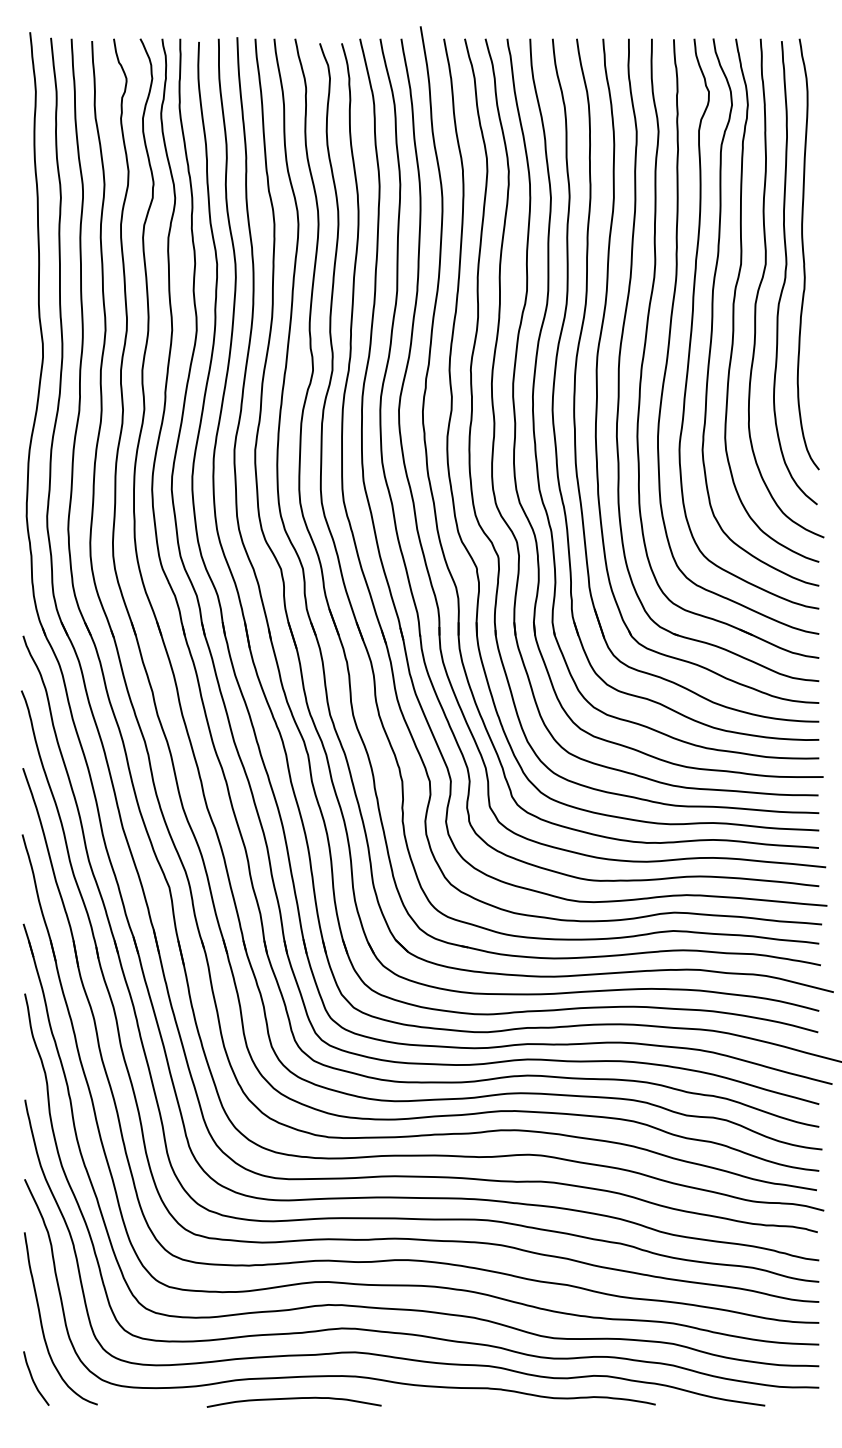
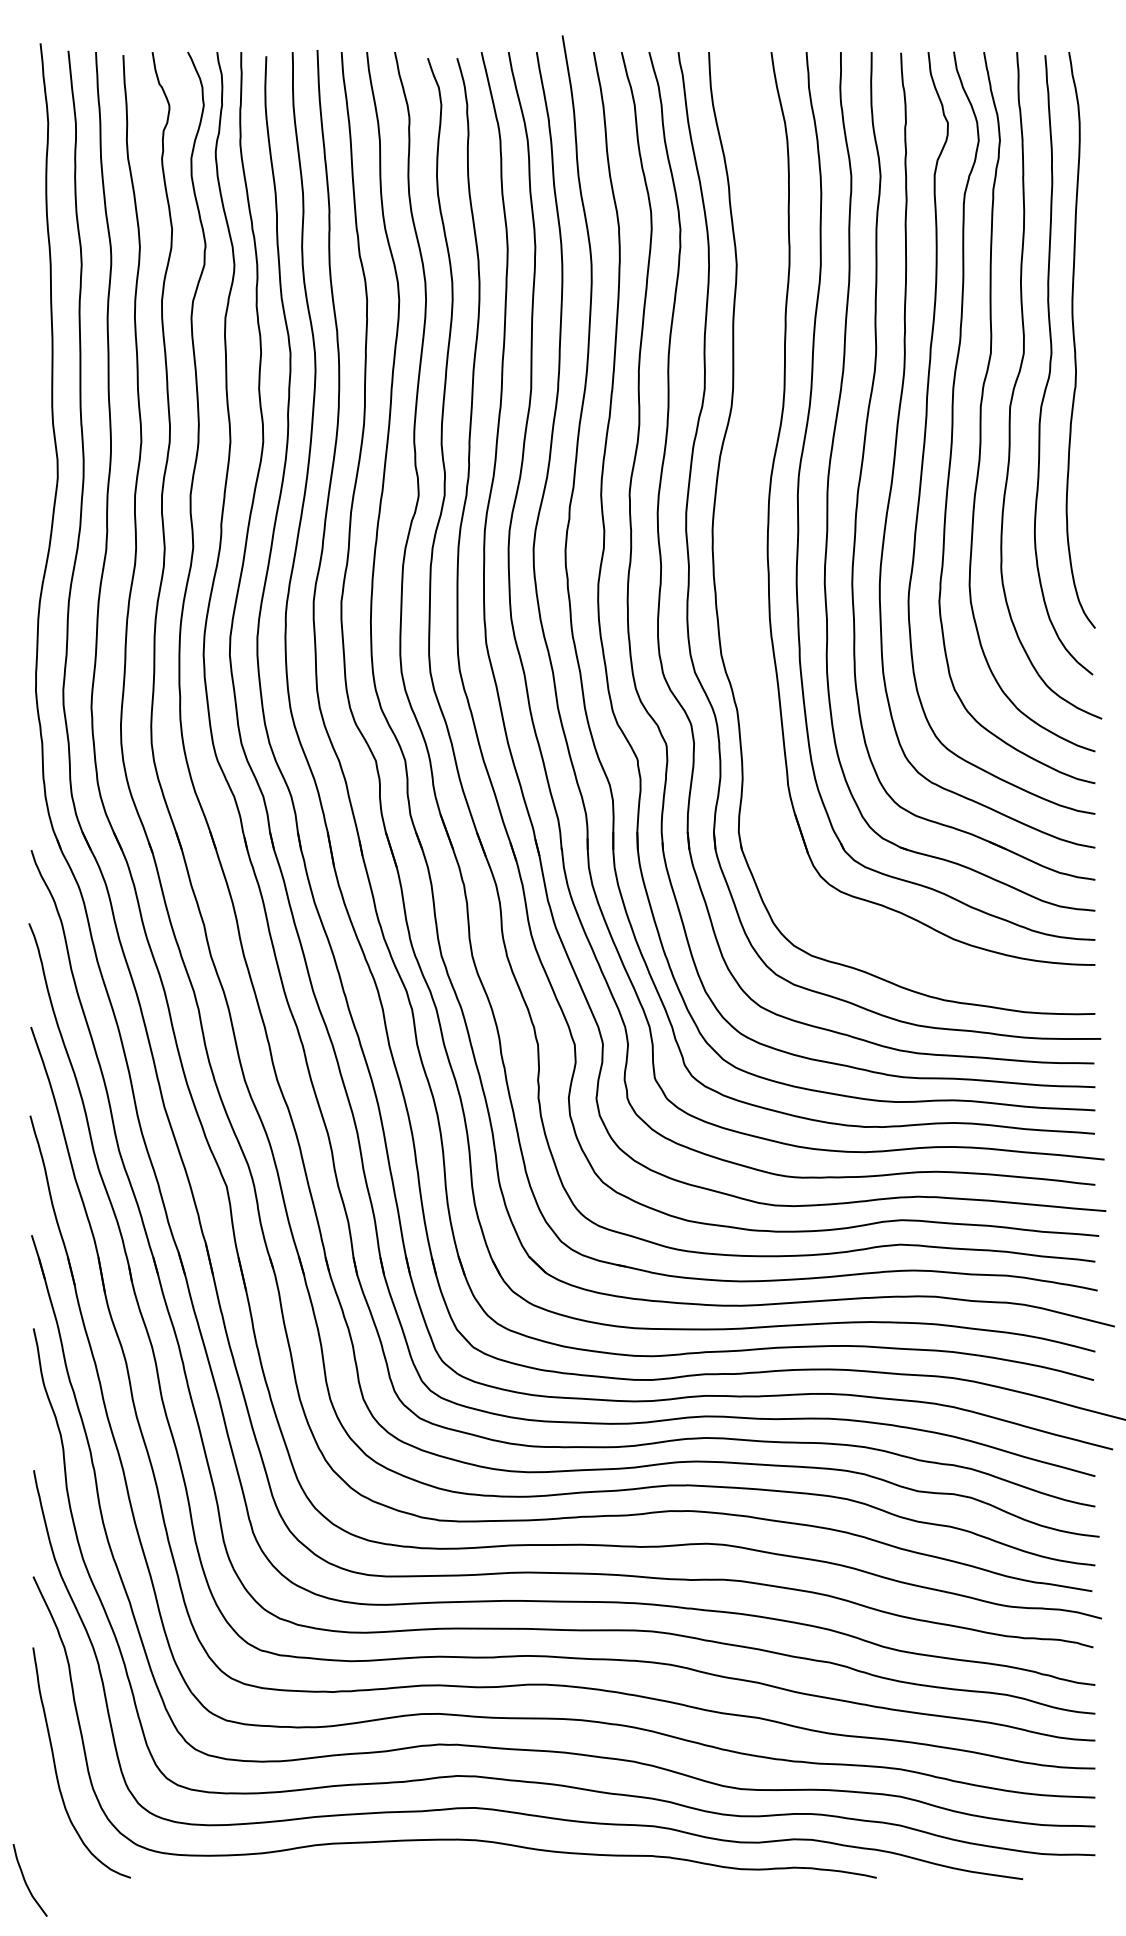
part: (555, 381) -> (742, 510), removed
curve: (34, 1380) -> (27, 1882), moved
curve: (293, 1399) -> (392, 1870), removed

